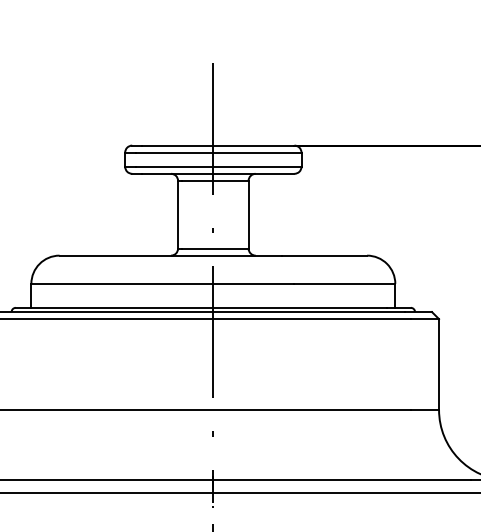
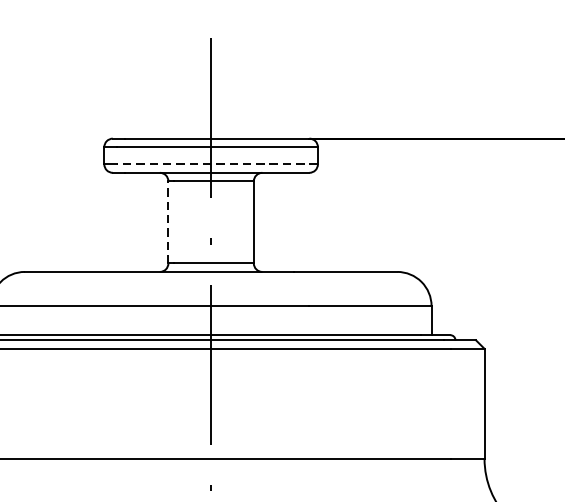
line: (218, 166) -> (217, 163), solid -> dashed
line: (178, 214) -> (168, 222), solid -> dashed

